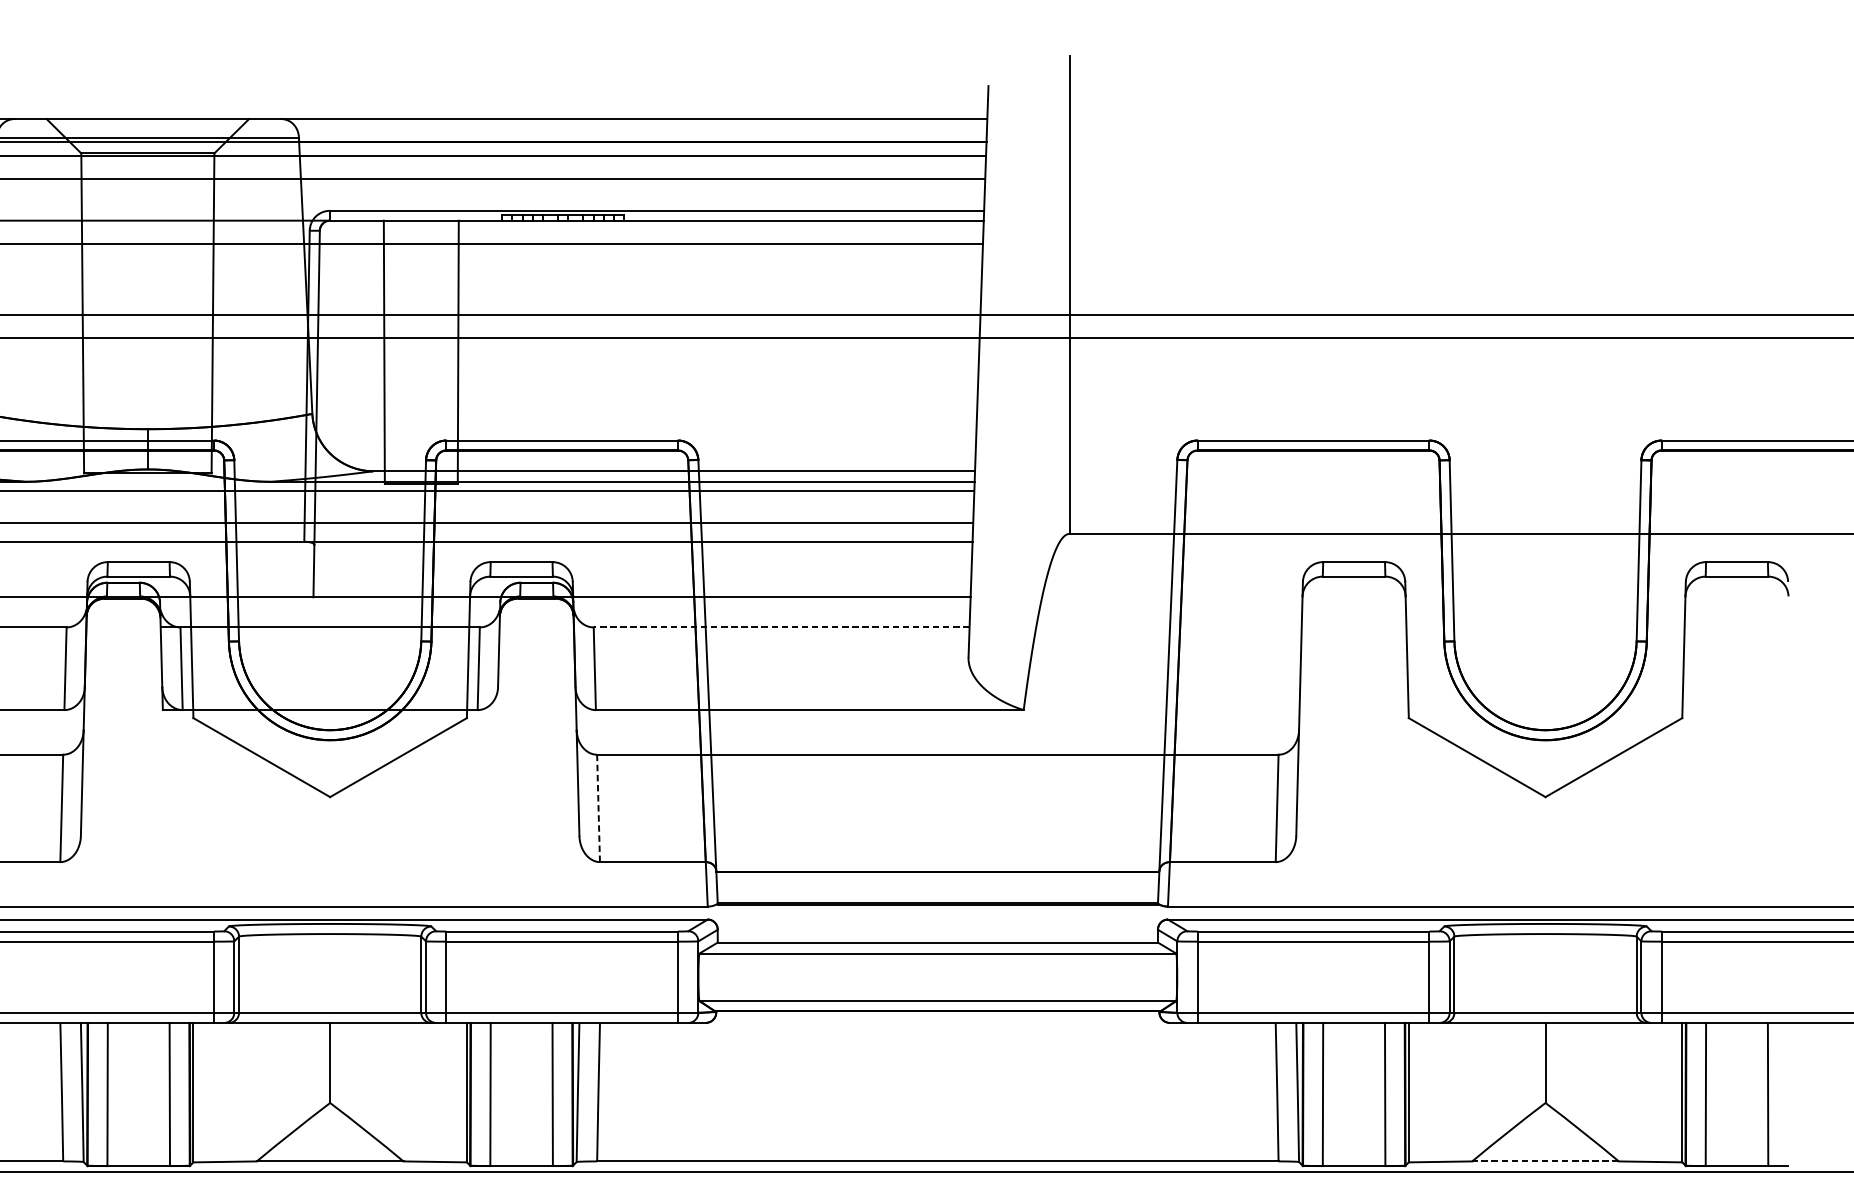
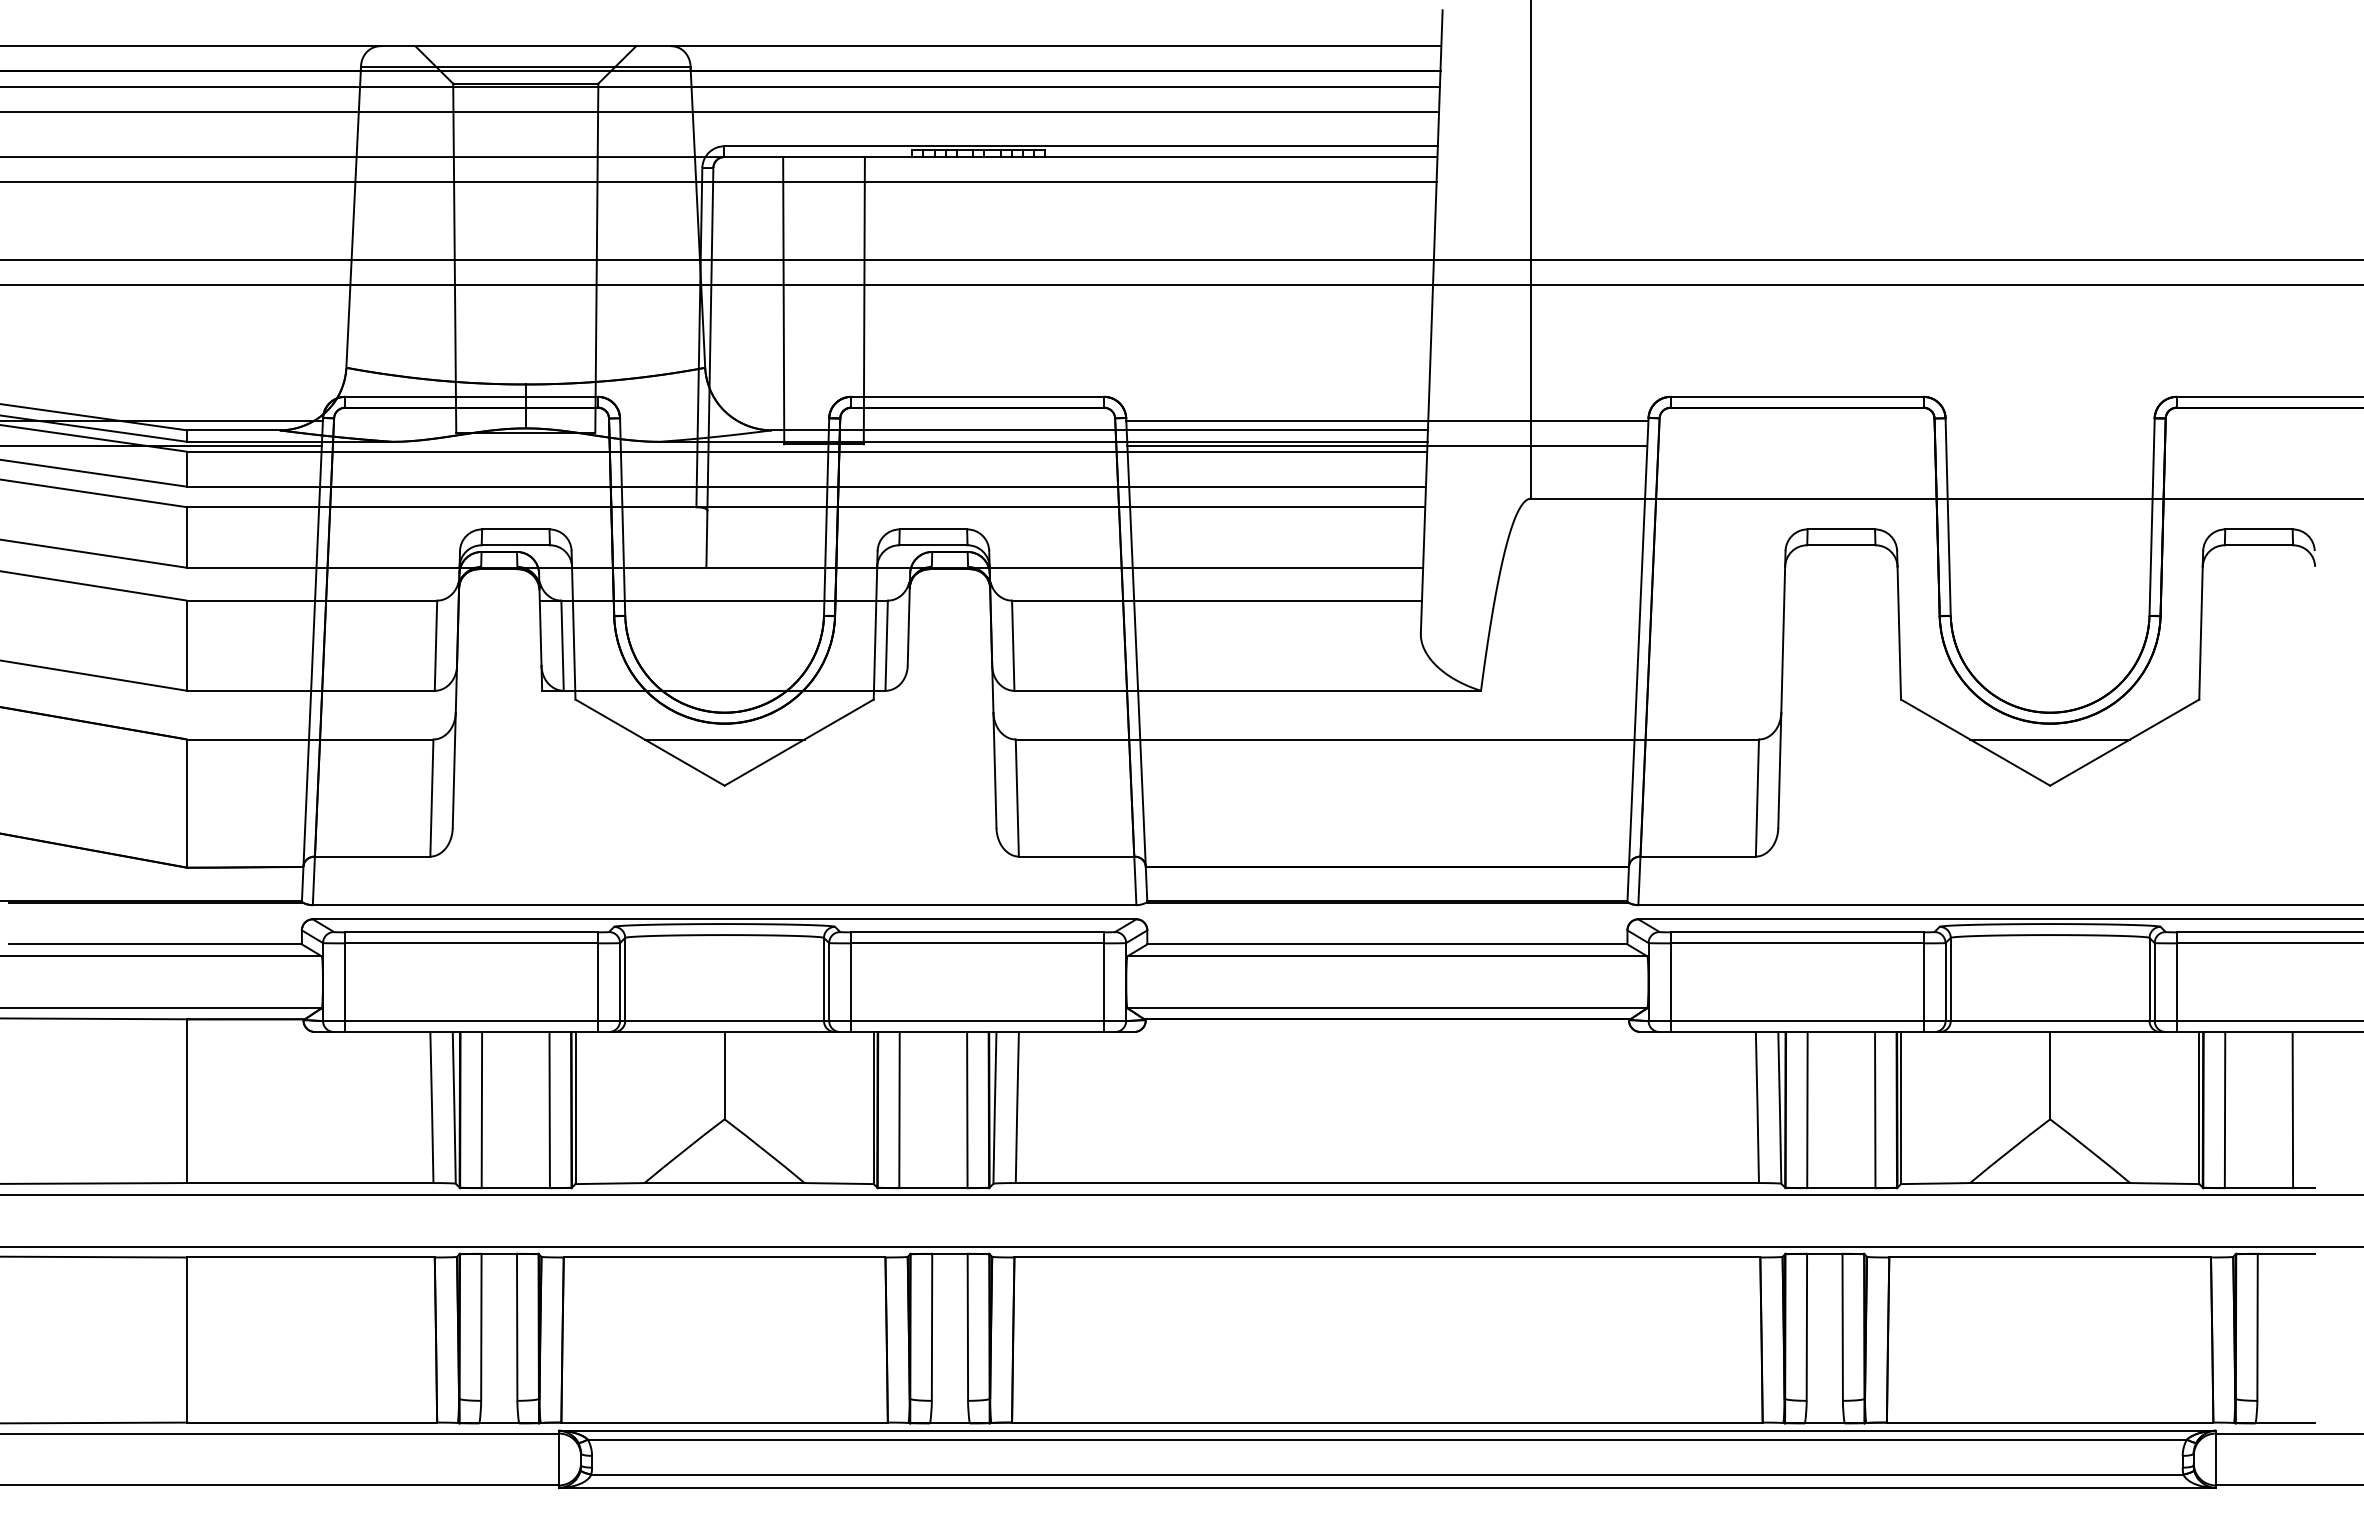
line: (937, 462) -> (1387, 420), added
line: (937, 485) -> (1387, 445), added
line: (782, 627) -> (1217, 600), dashed -> solid
line: (330, 754) -> (724, 739), added
line: (1545, 754) -> (2050, 739), added
line: (598, 808) -> (1017, 798), dashed -> solid
line: (1545, 1161) -> (2050, 1183), dashed -> solid

